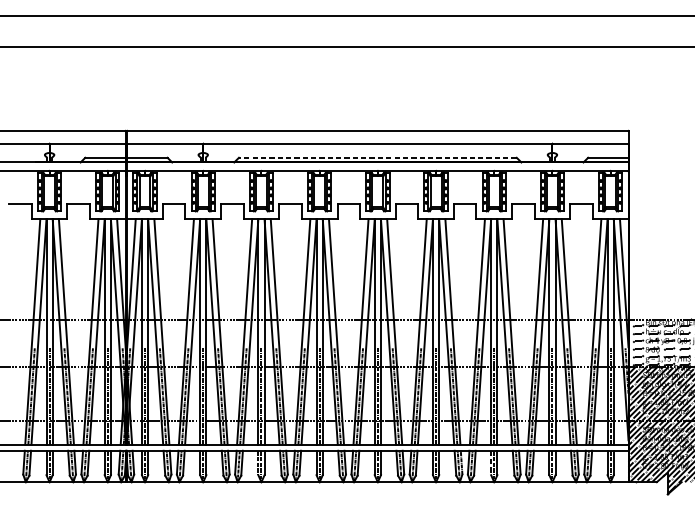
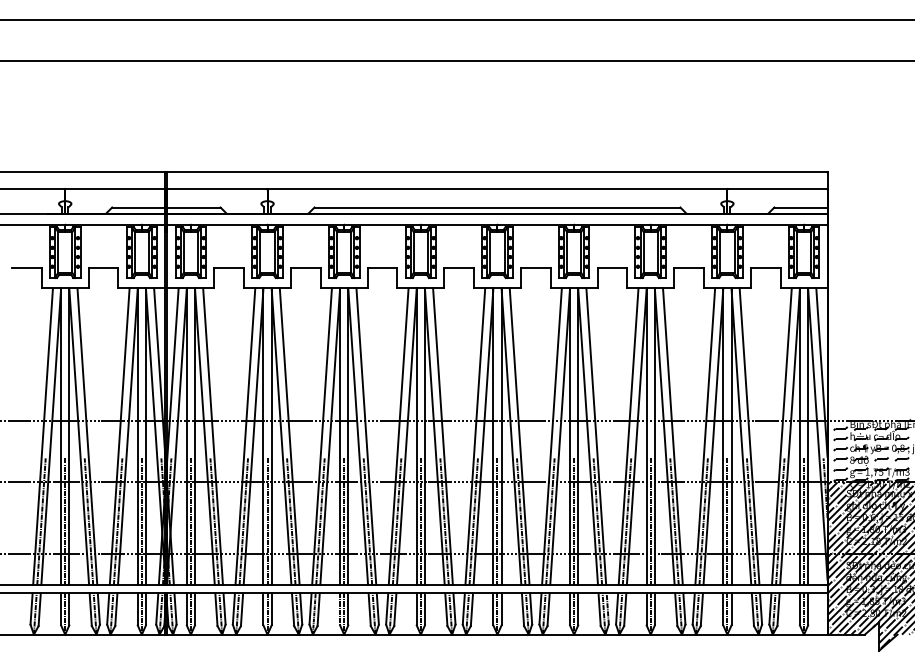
line: (377, 157) -> (497, 207), dashed -> solid
line: (491, 463) -> (646, 609), dashed -> solid

